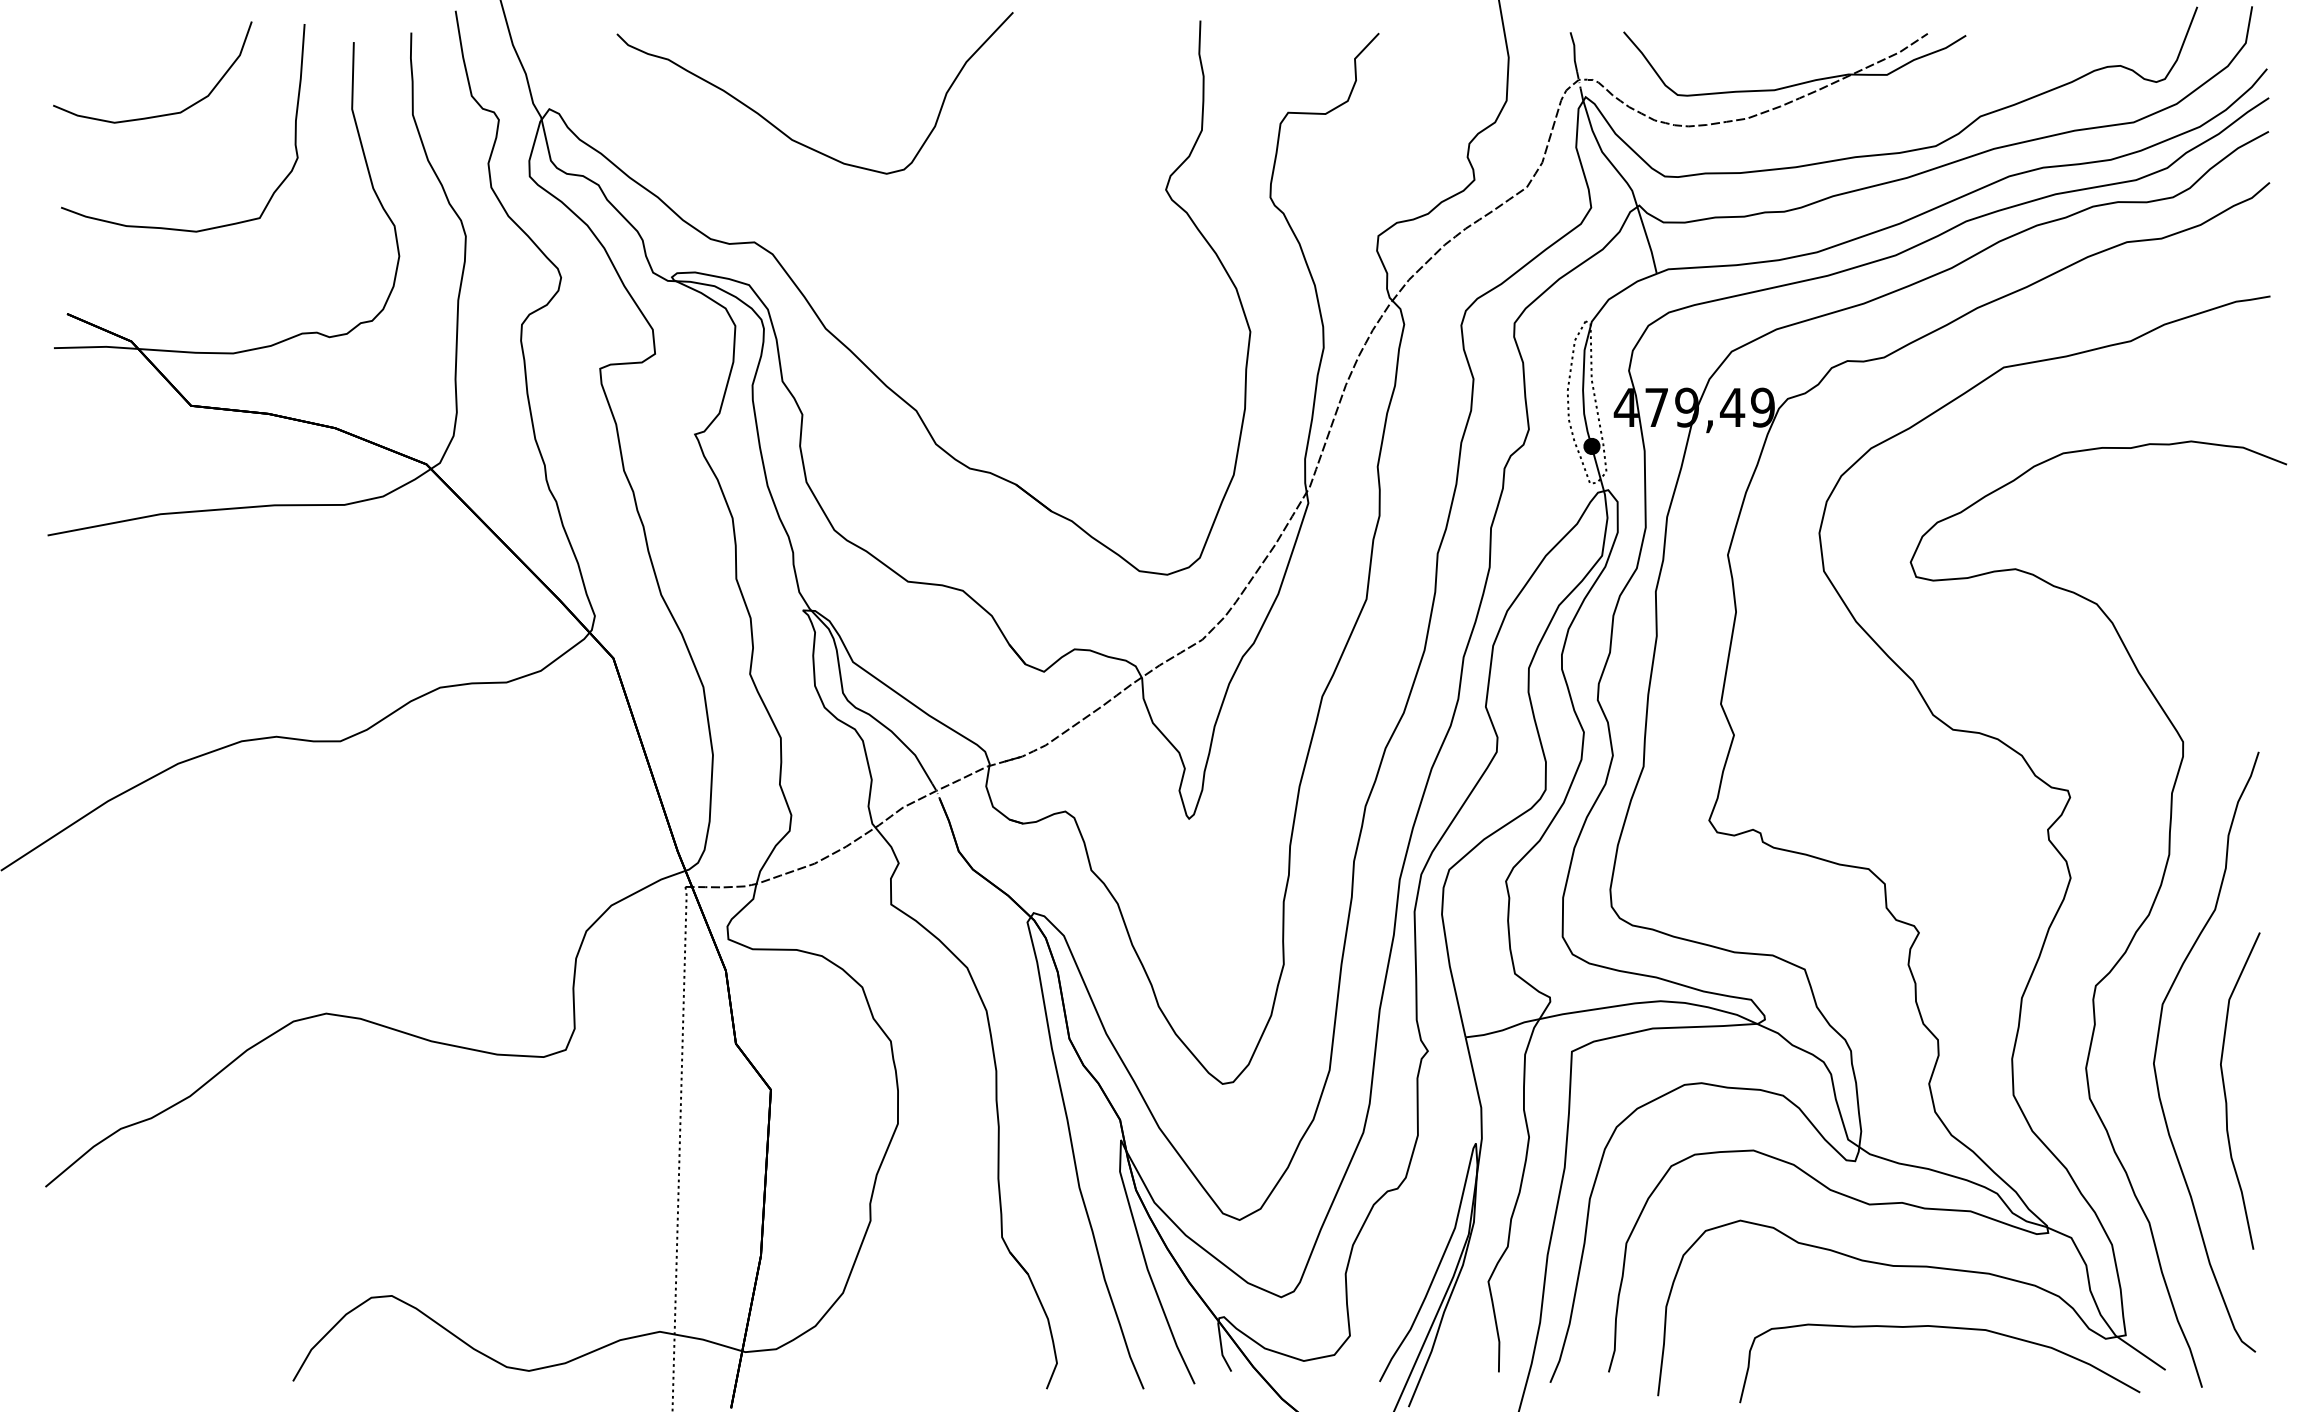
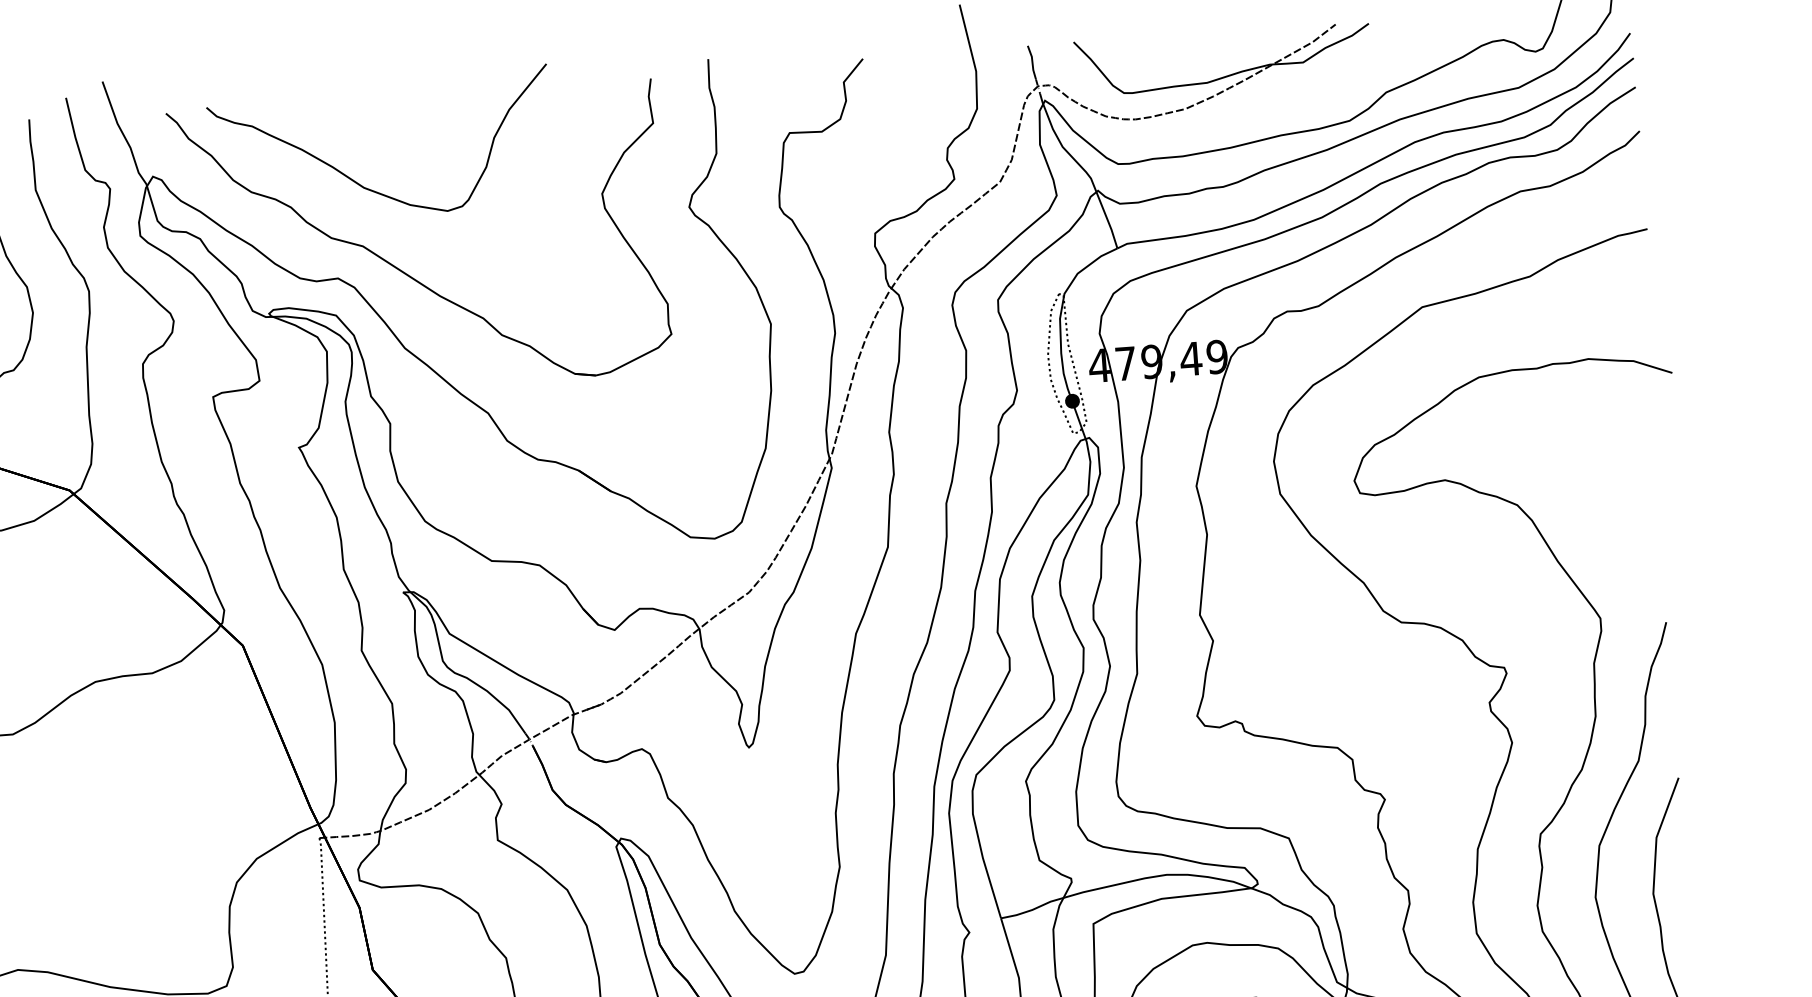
part: (830, 239) -> (403, 271), added

